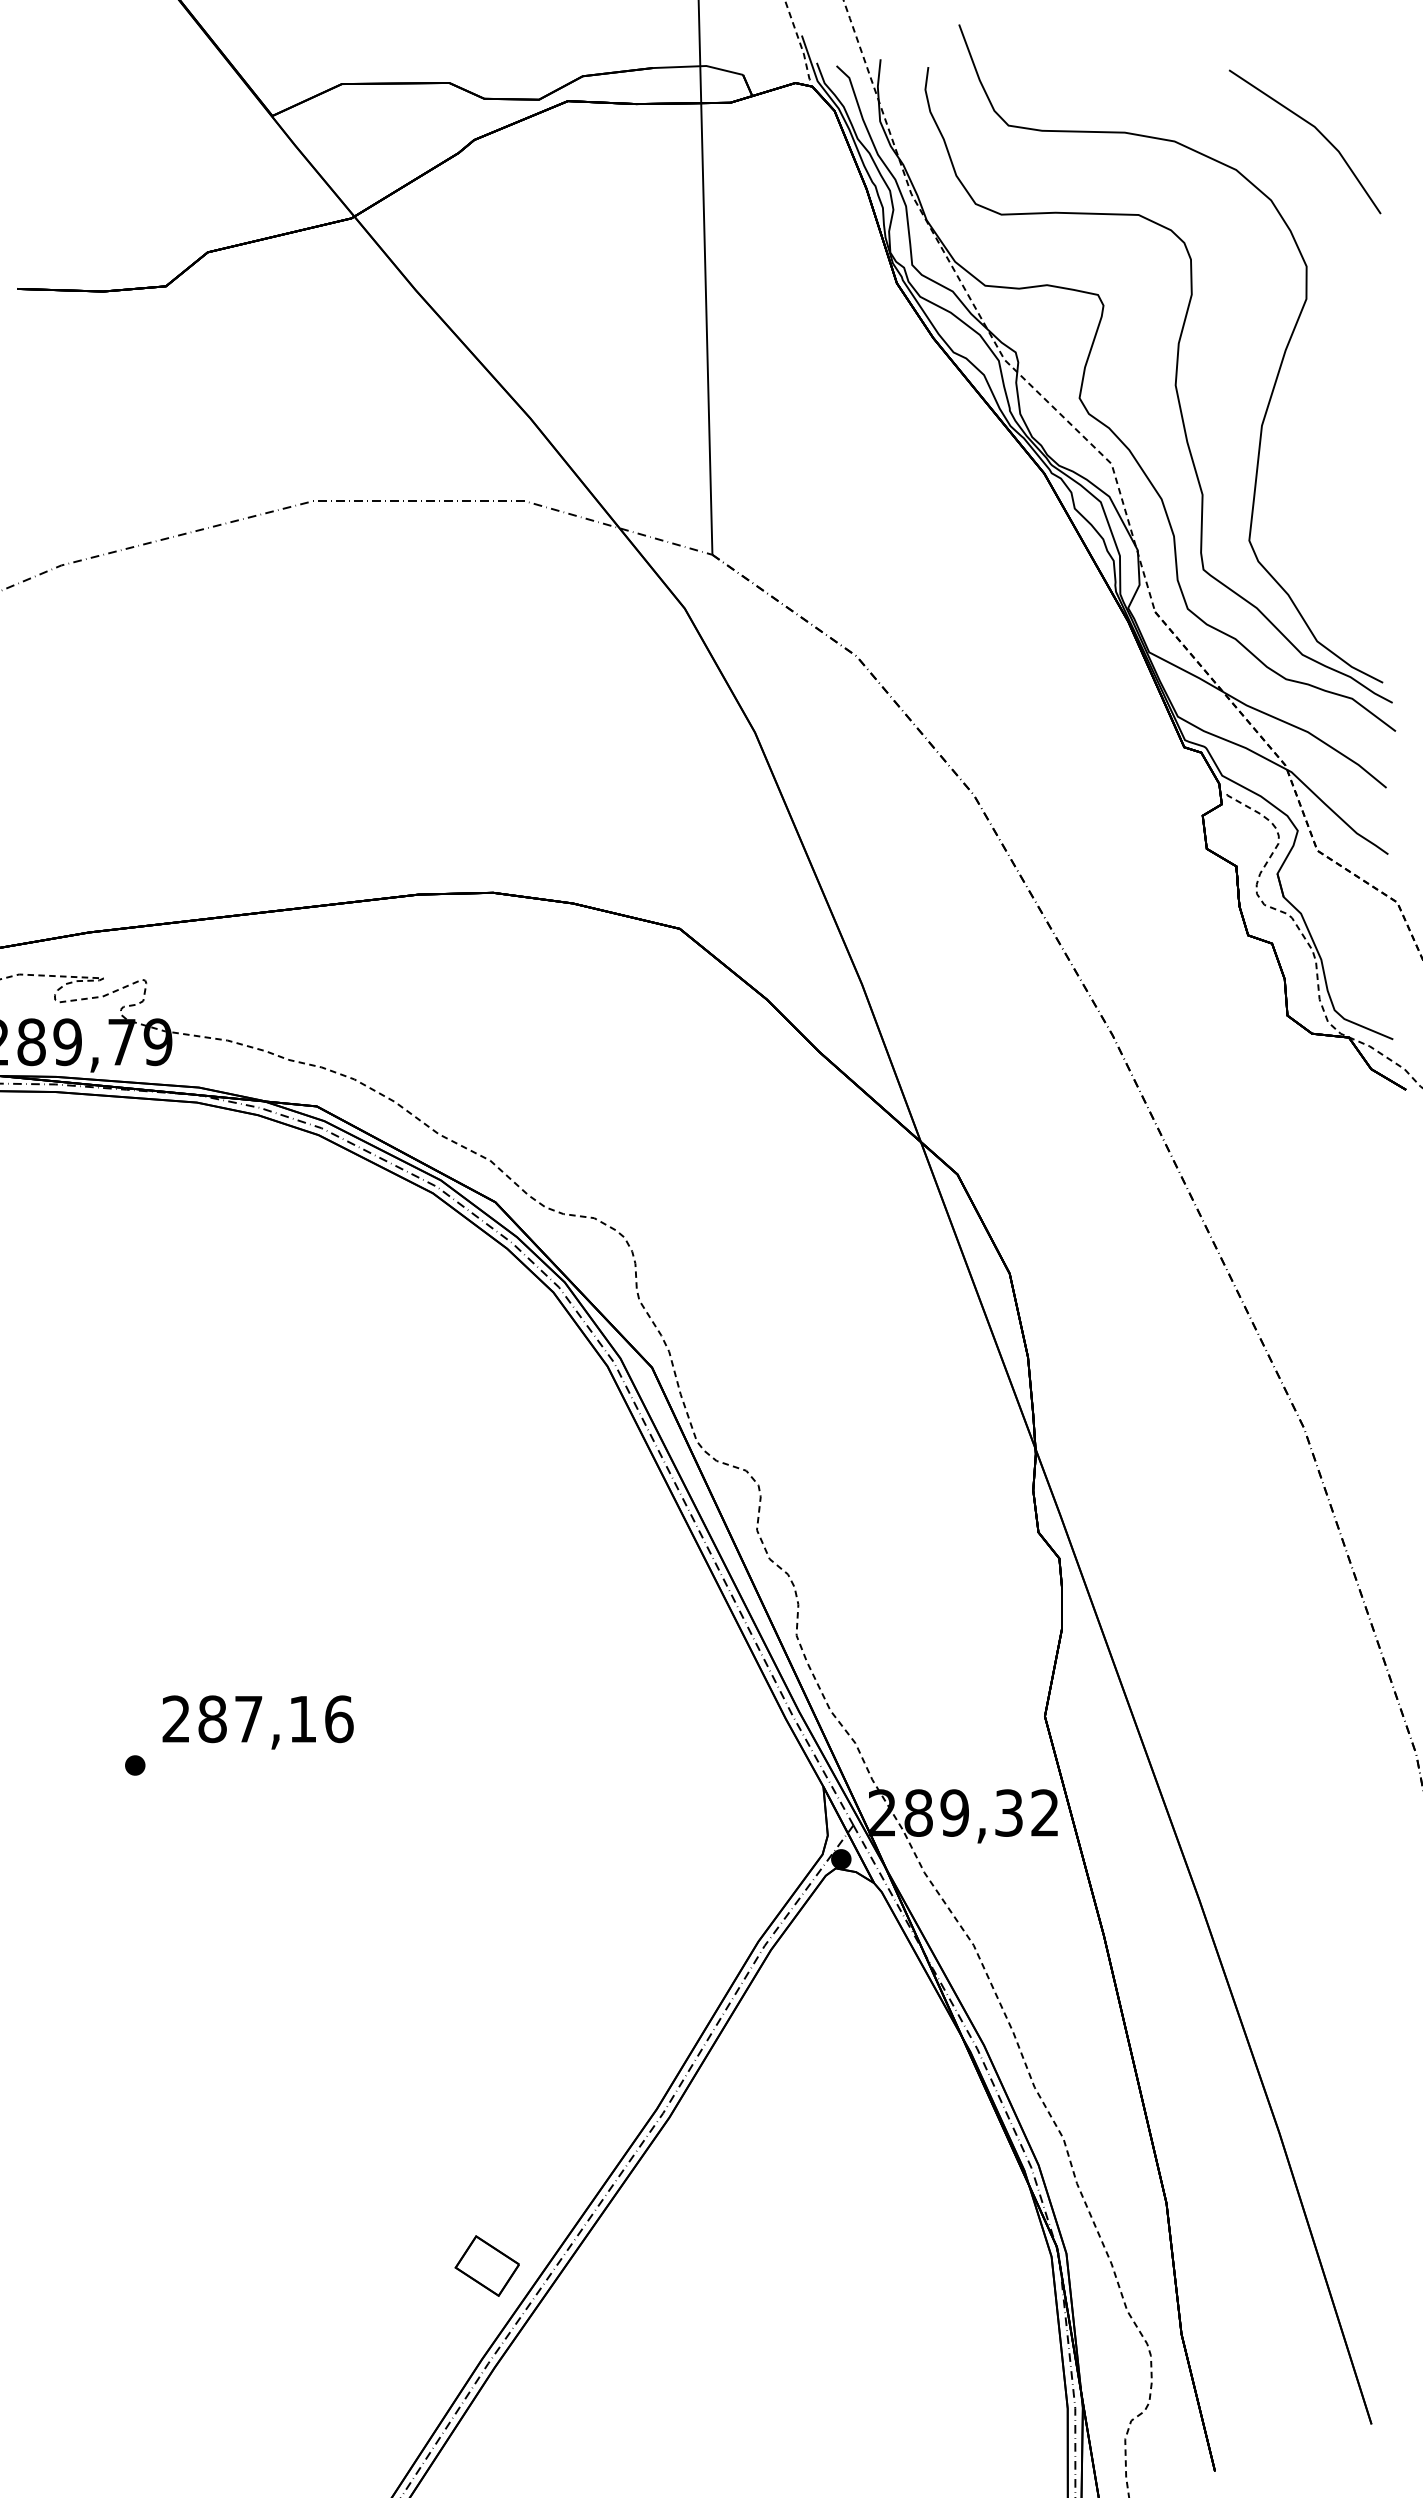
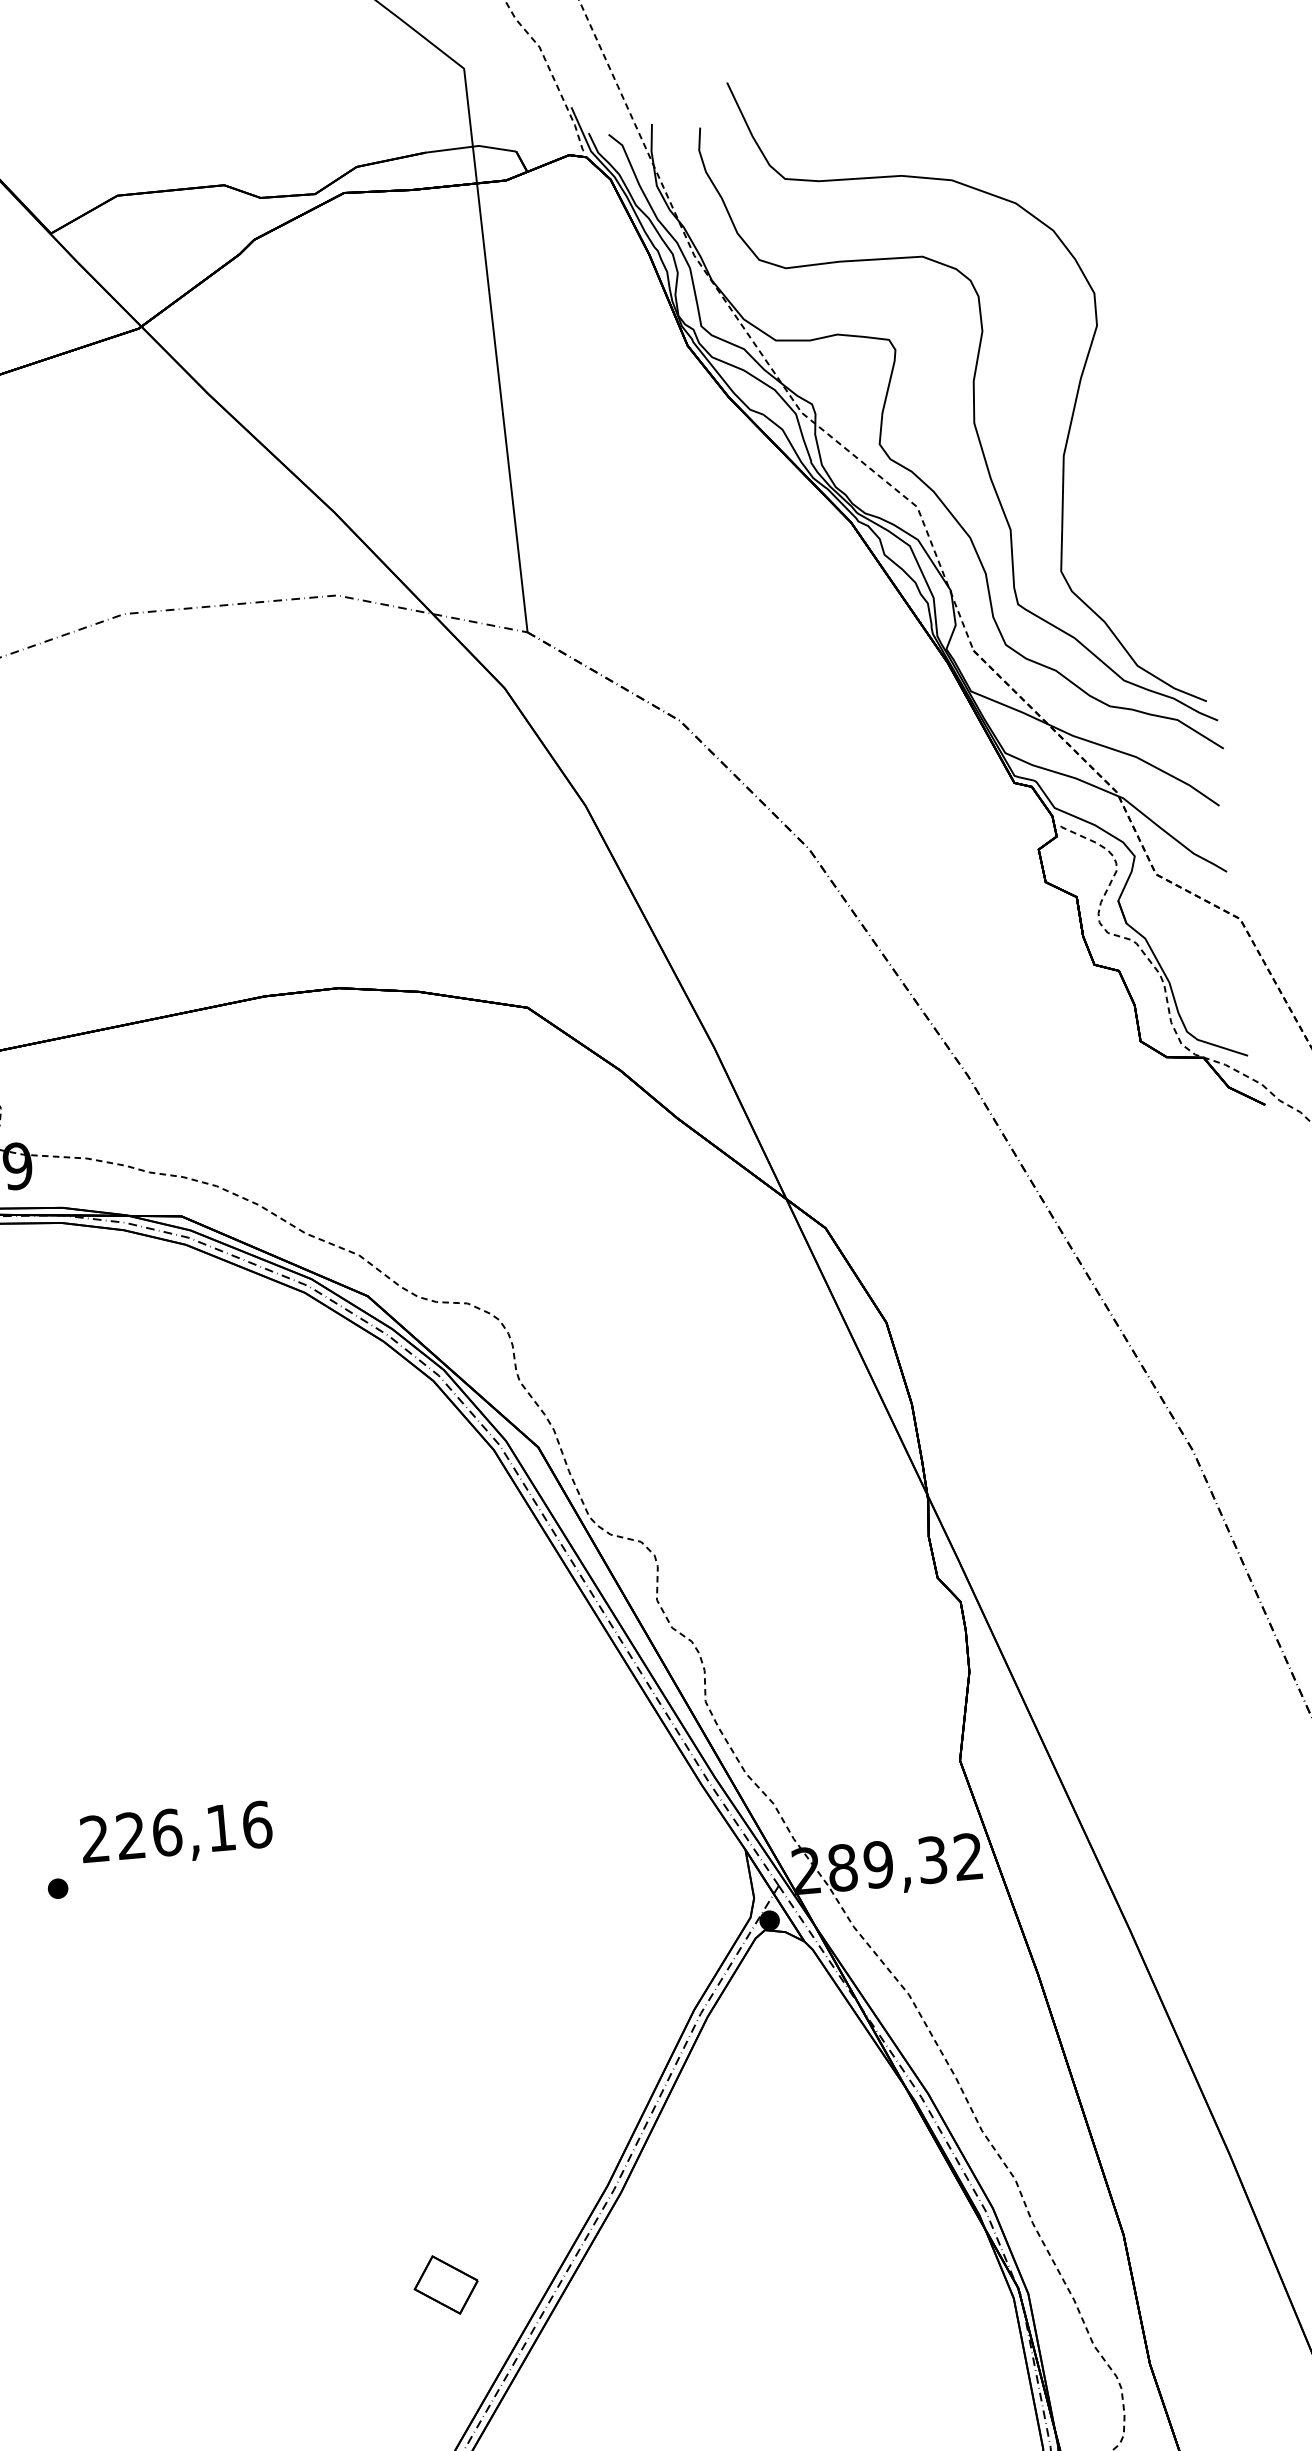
line: (1315, 129) -> (1091, 156), removed
text: (230, 1719) -> (148, 1834), 287,16 -> 226,16
part: (486, 2265) -> (445, 2284), moved

